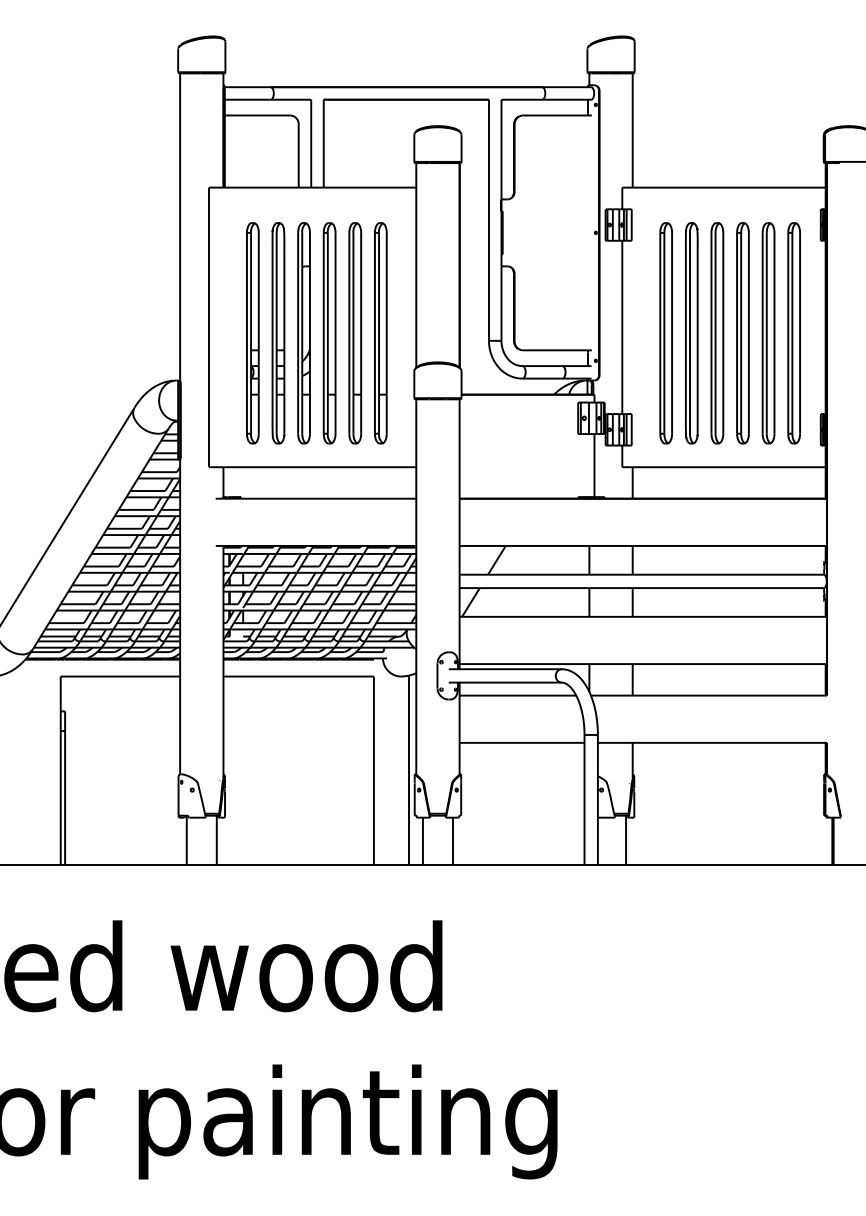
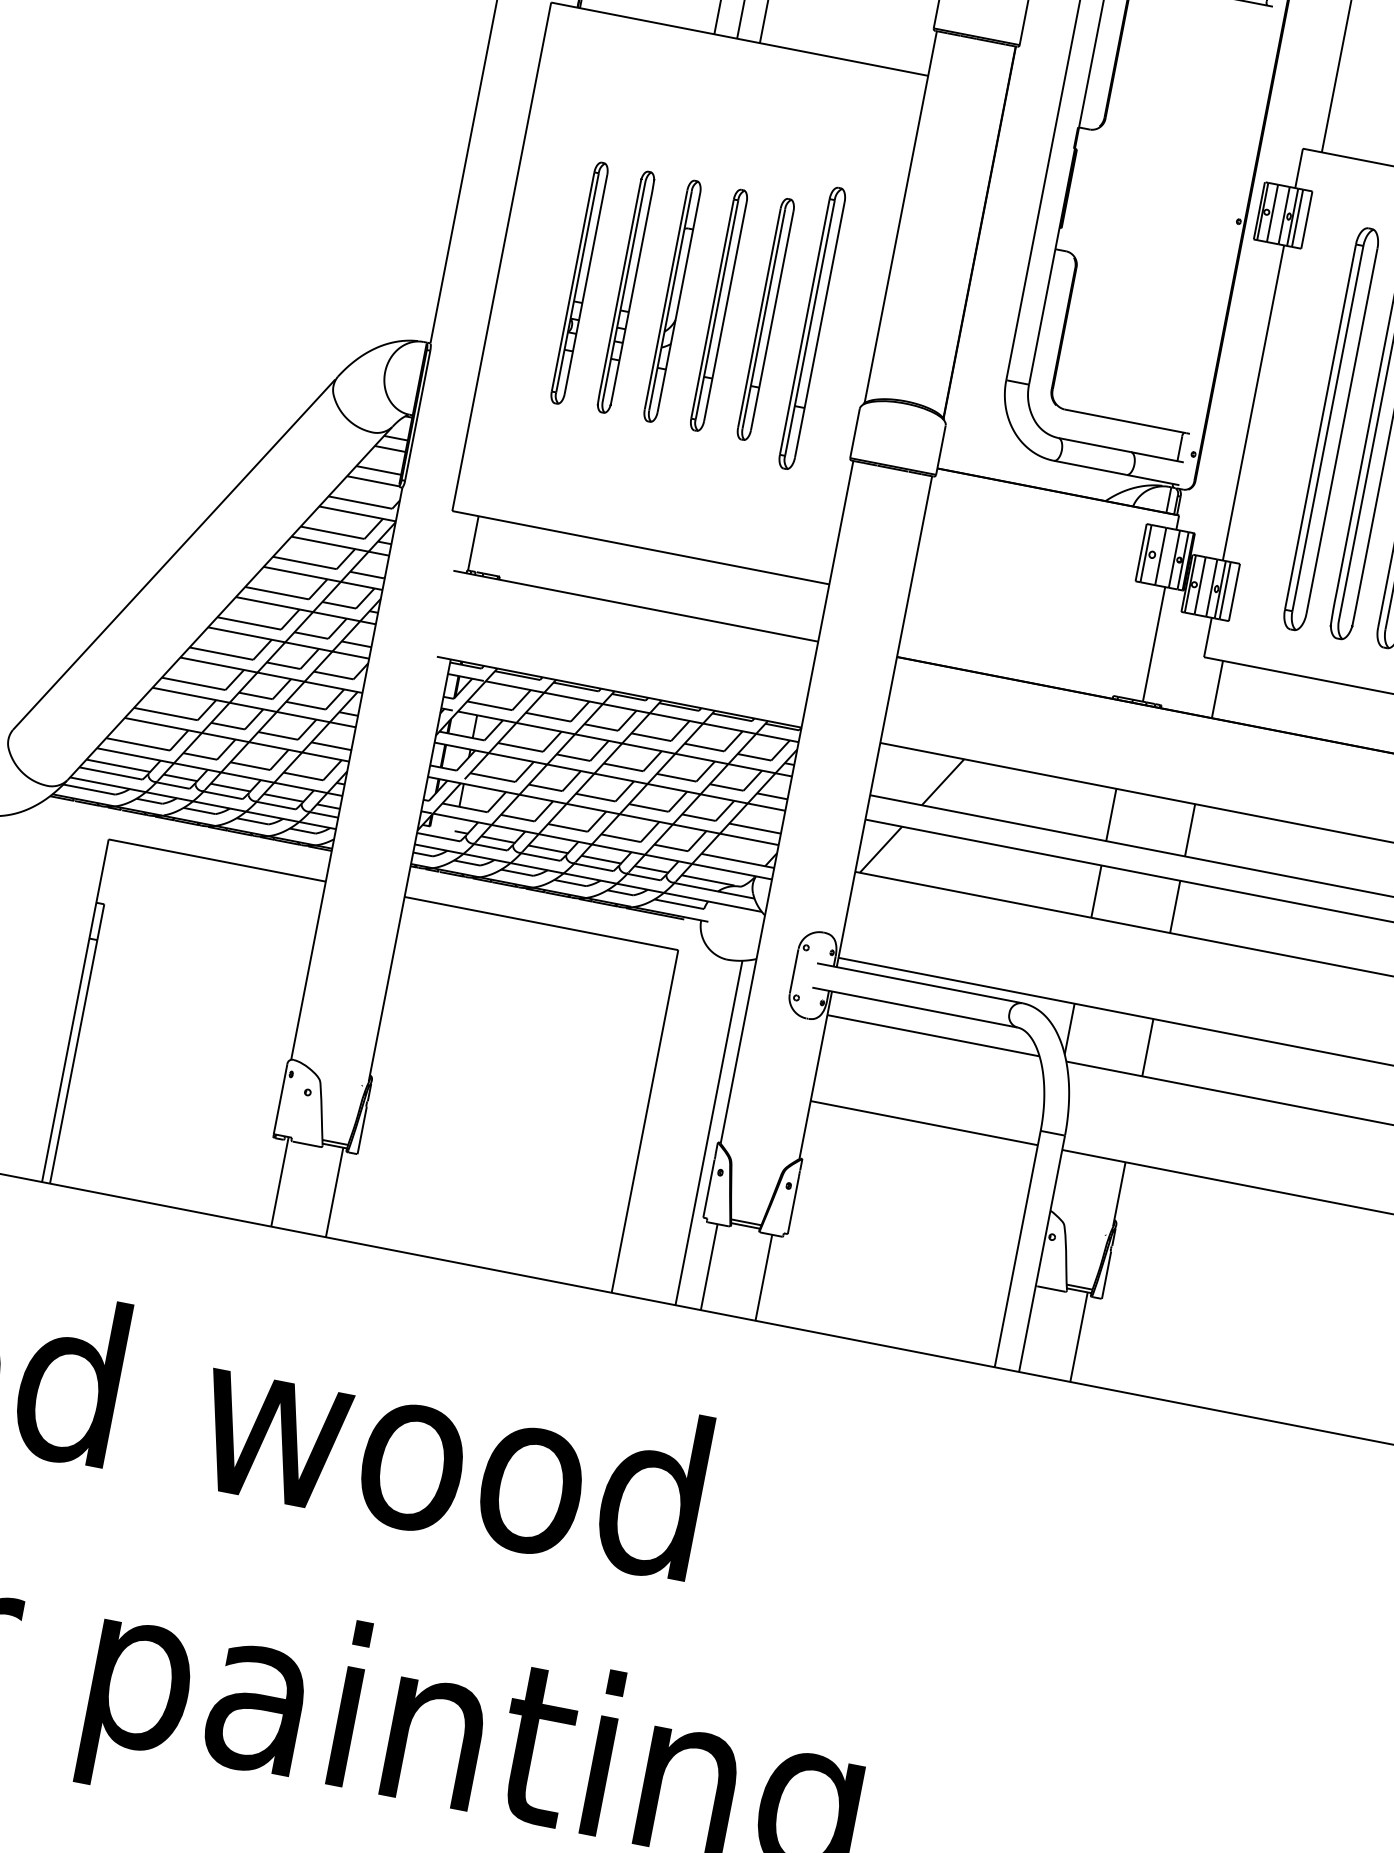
part: (252, 333) -> (578, 283), size x0.6
part: (278, 333) -> (626, 292), size x0.6
part: (303, 333) -> (671, 301), size x0.6
part: (329, 333) -> (718, 310), size x0.6
part: (355, 333) -> (766, 319), size x0.6
part: (380, 333) -> (811, 328), size x0.7

